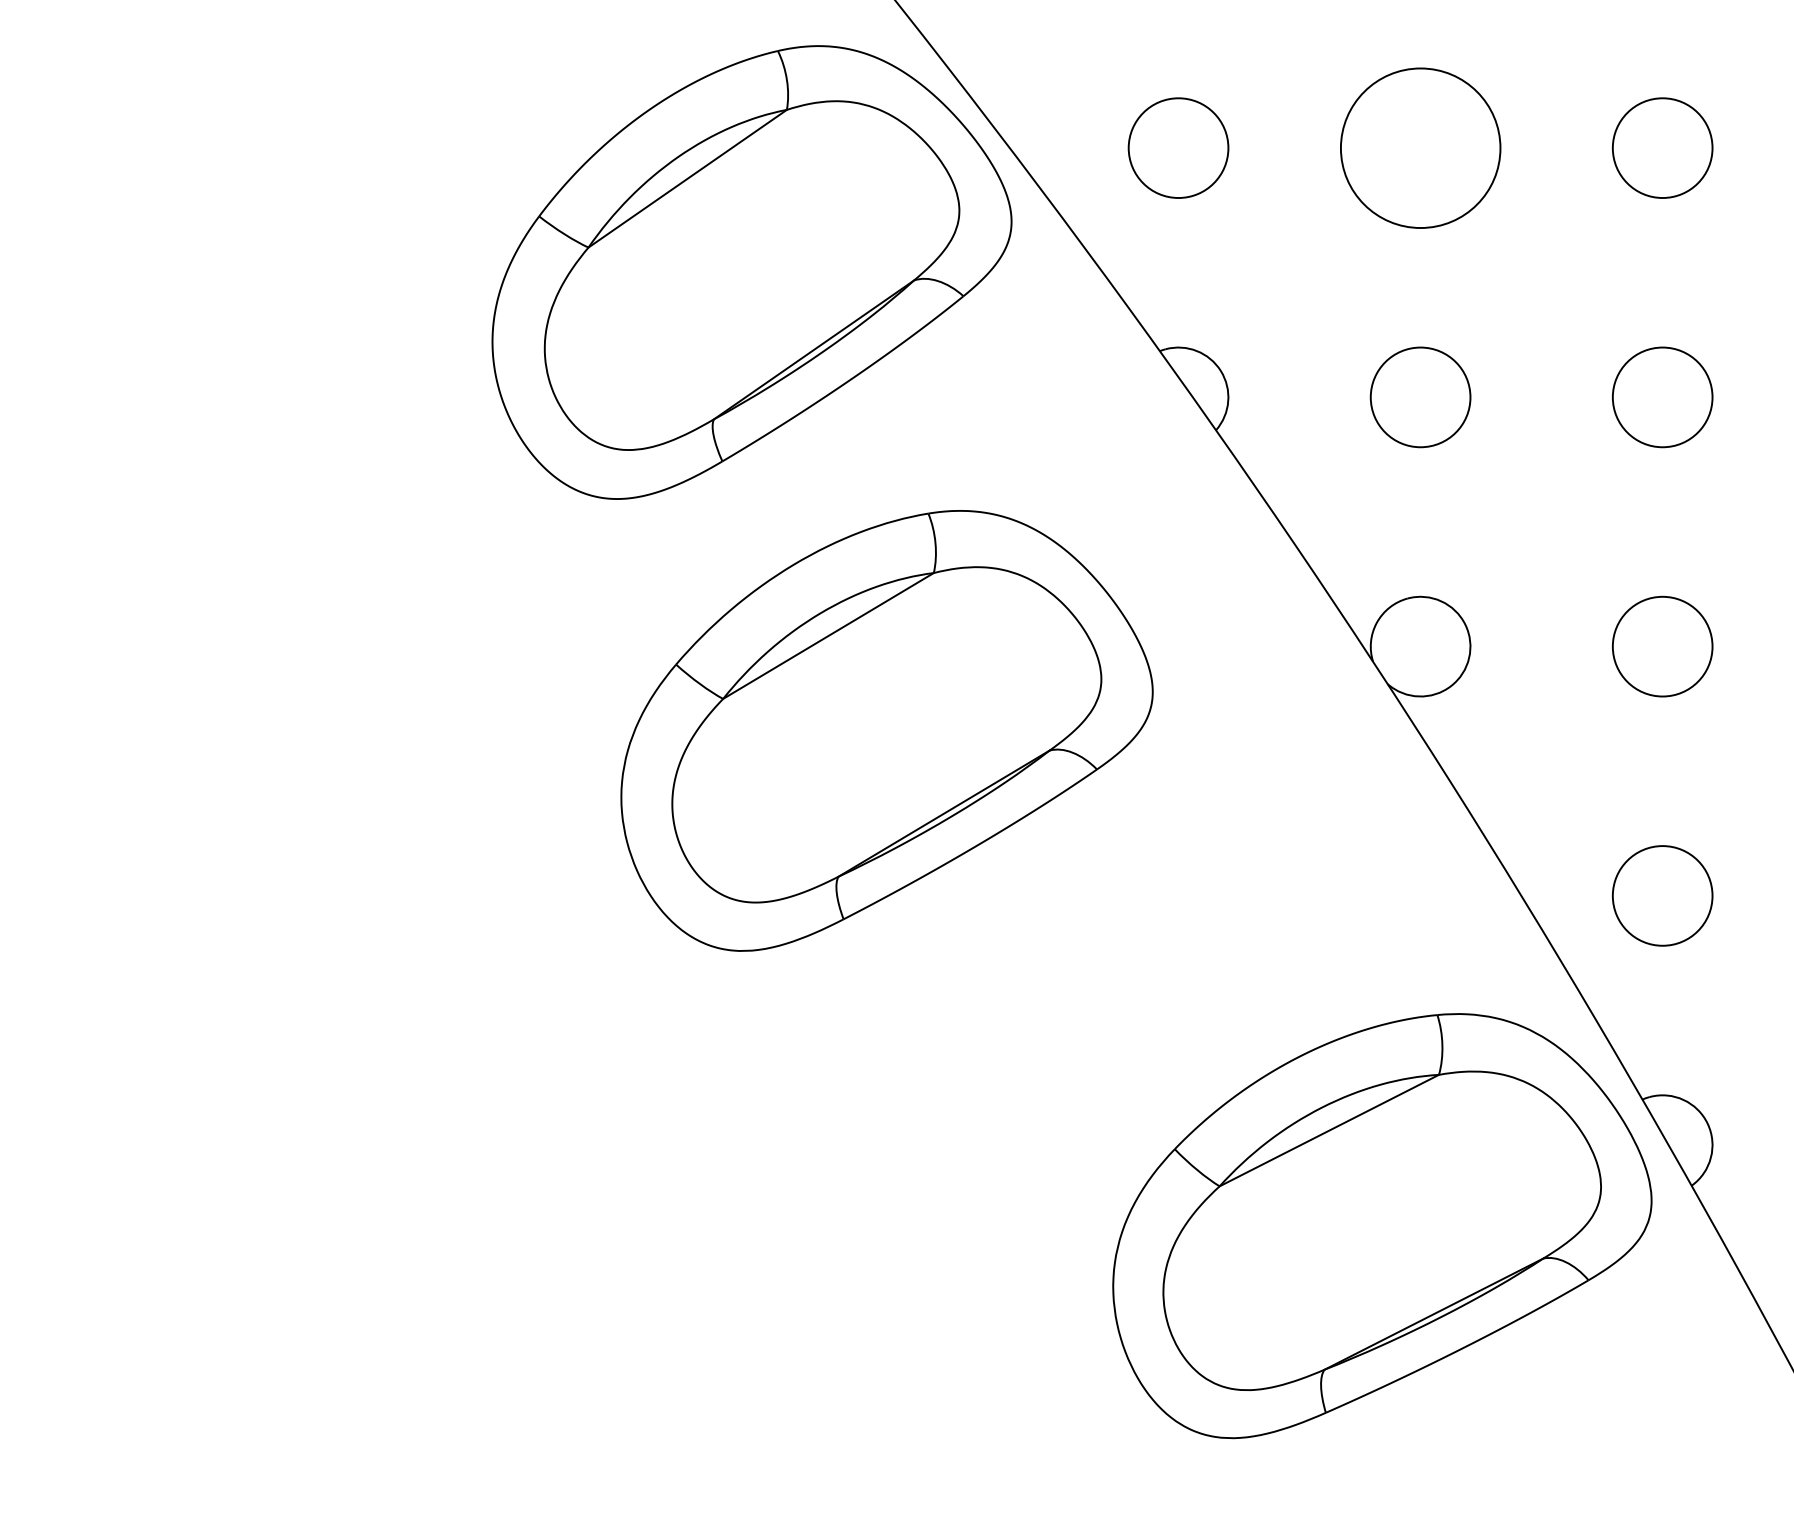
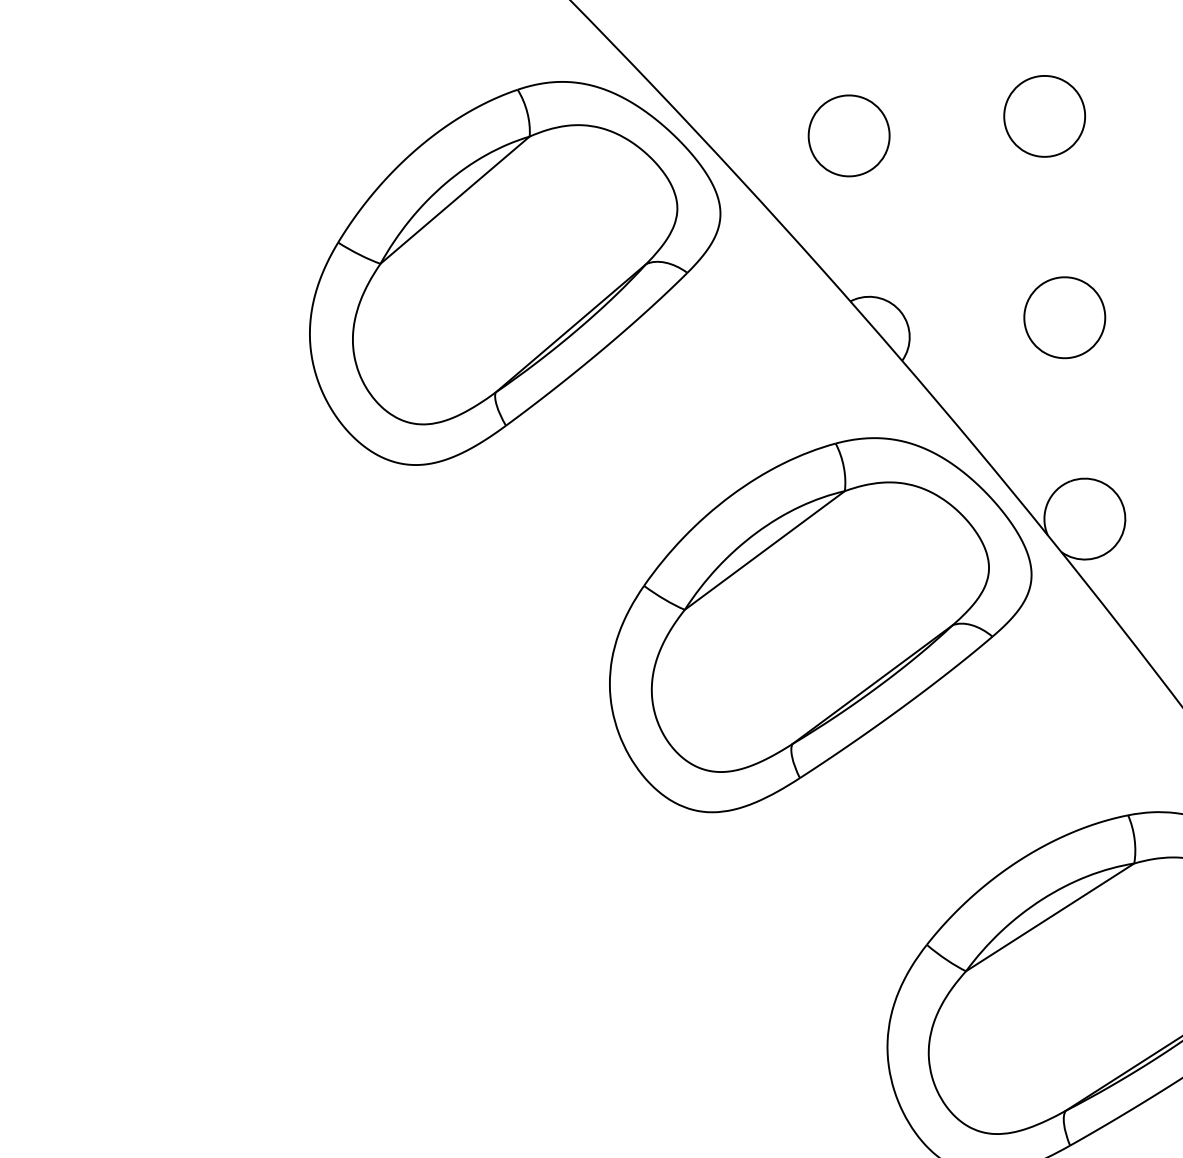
circle: (1420, 147) -> (1044, 115), size x0.62
part: (886, 730) -> (819, 622), moved

